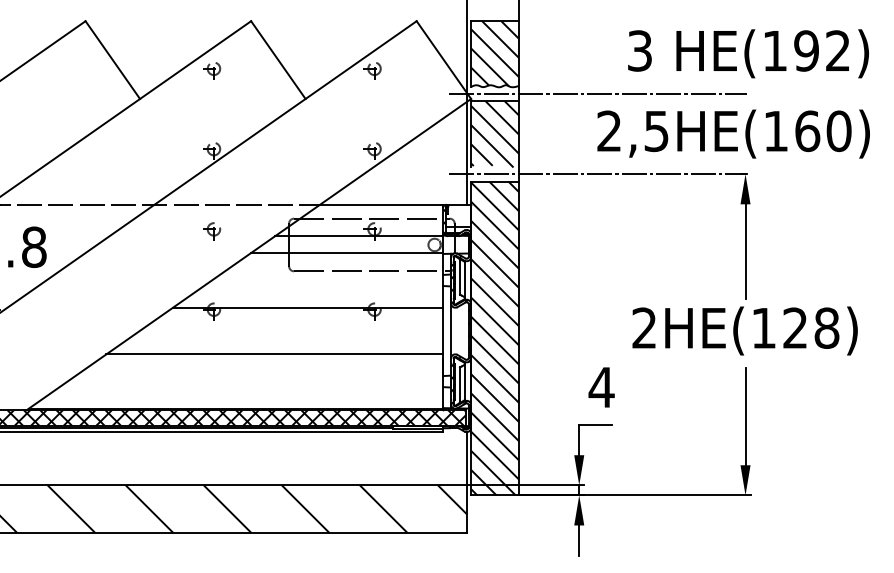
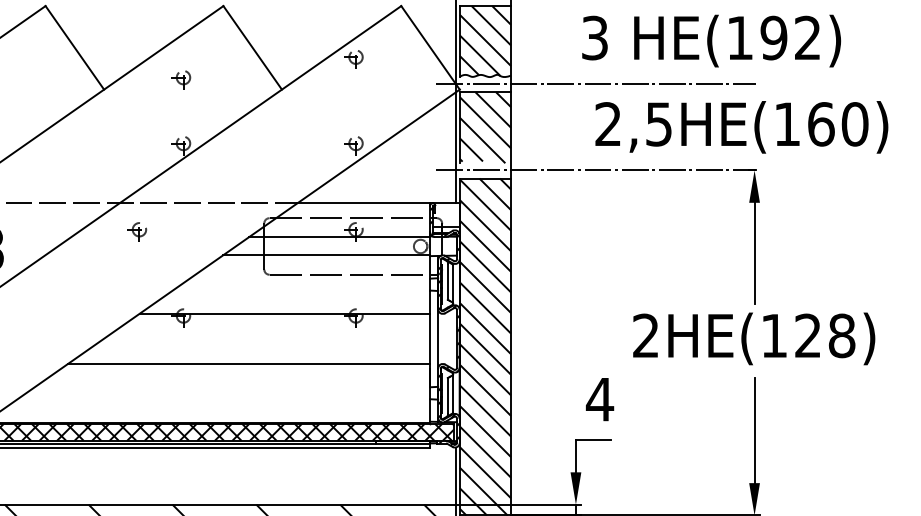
text: (748, 53) -> (711, 40), moved
part: (212, 70) -> (181, 79), moved
part: (212, 231) -> (137, 232), moved

